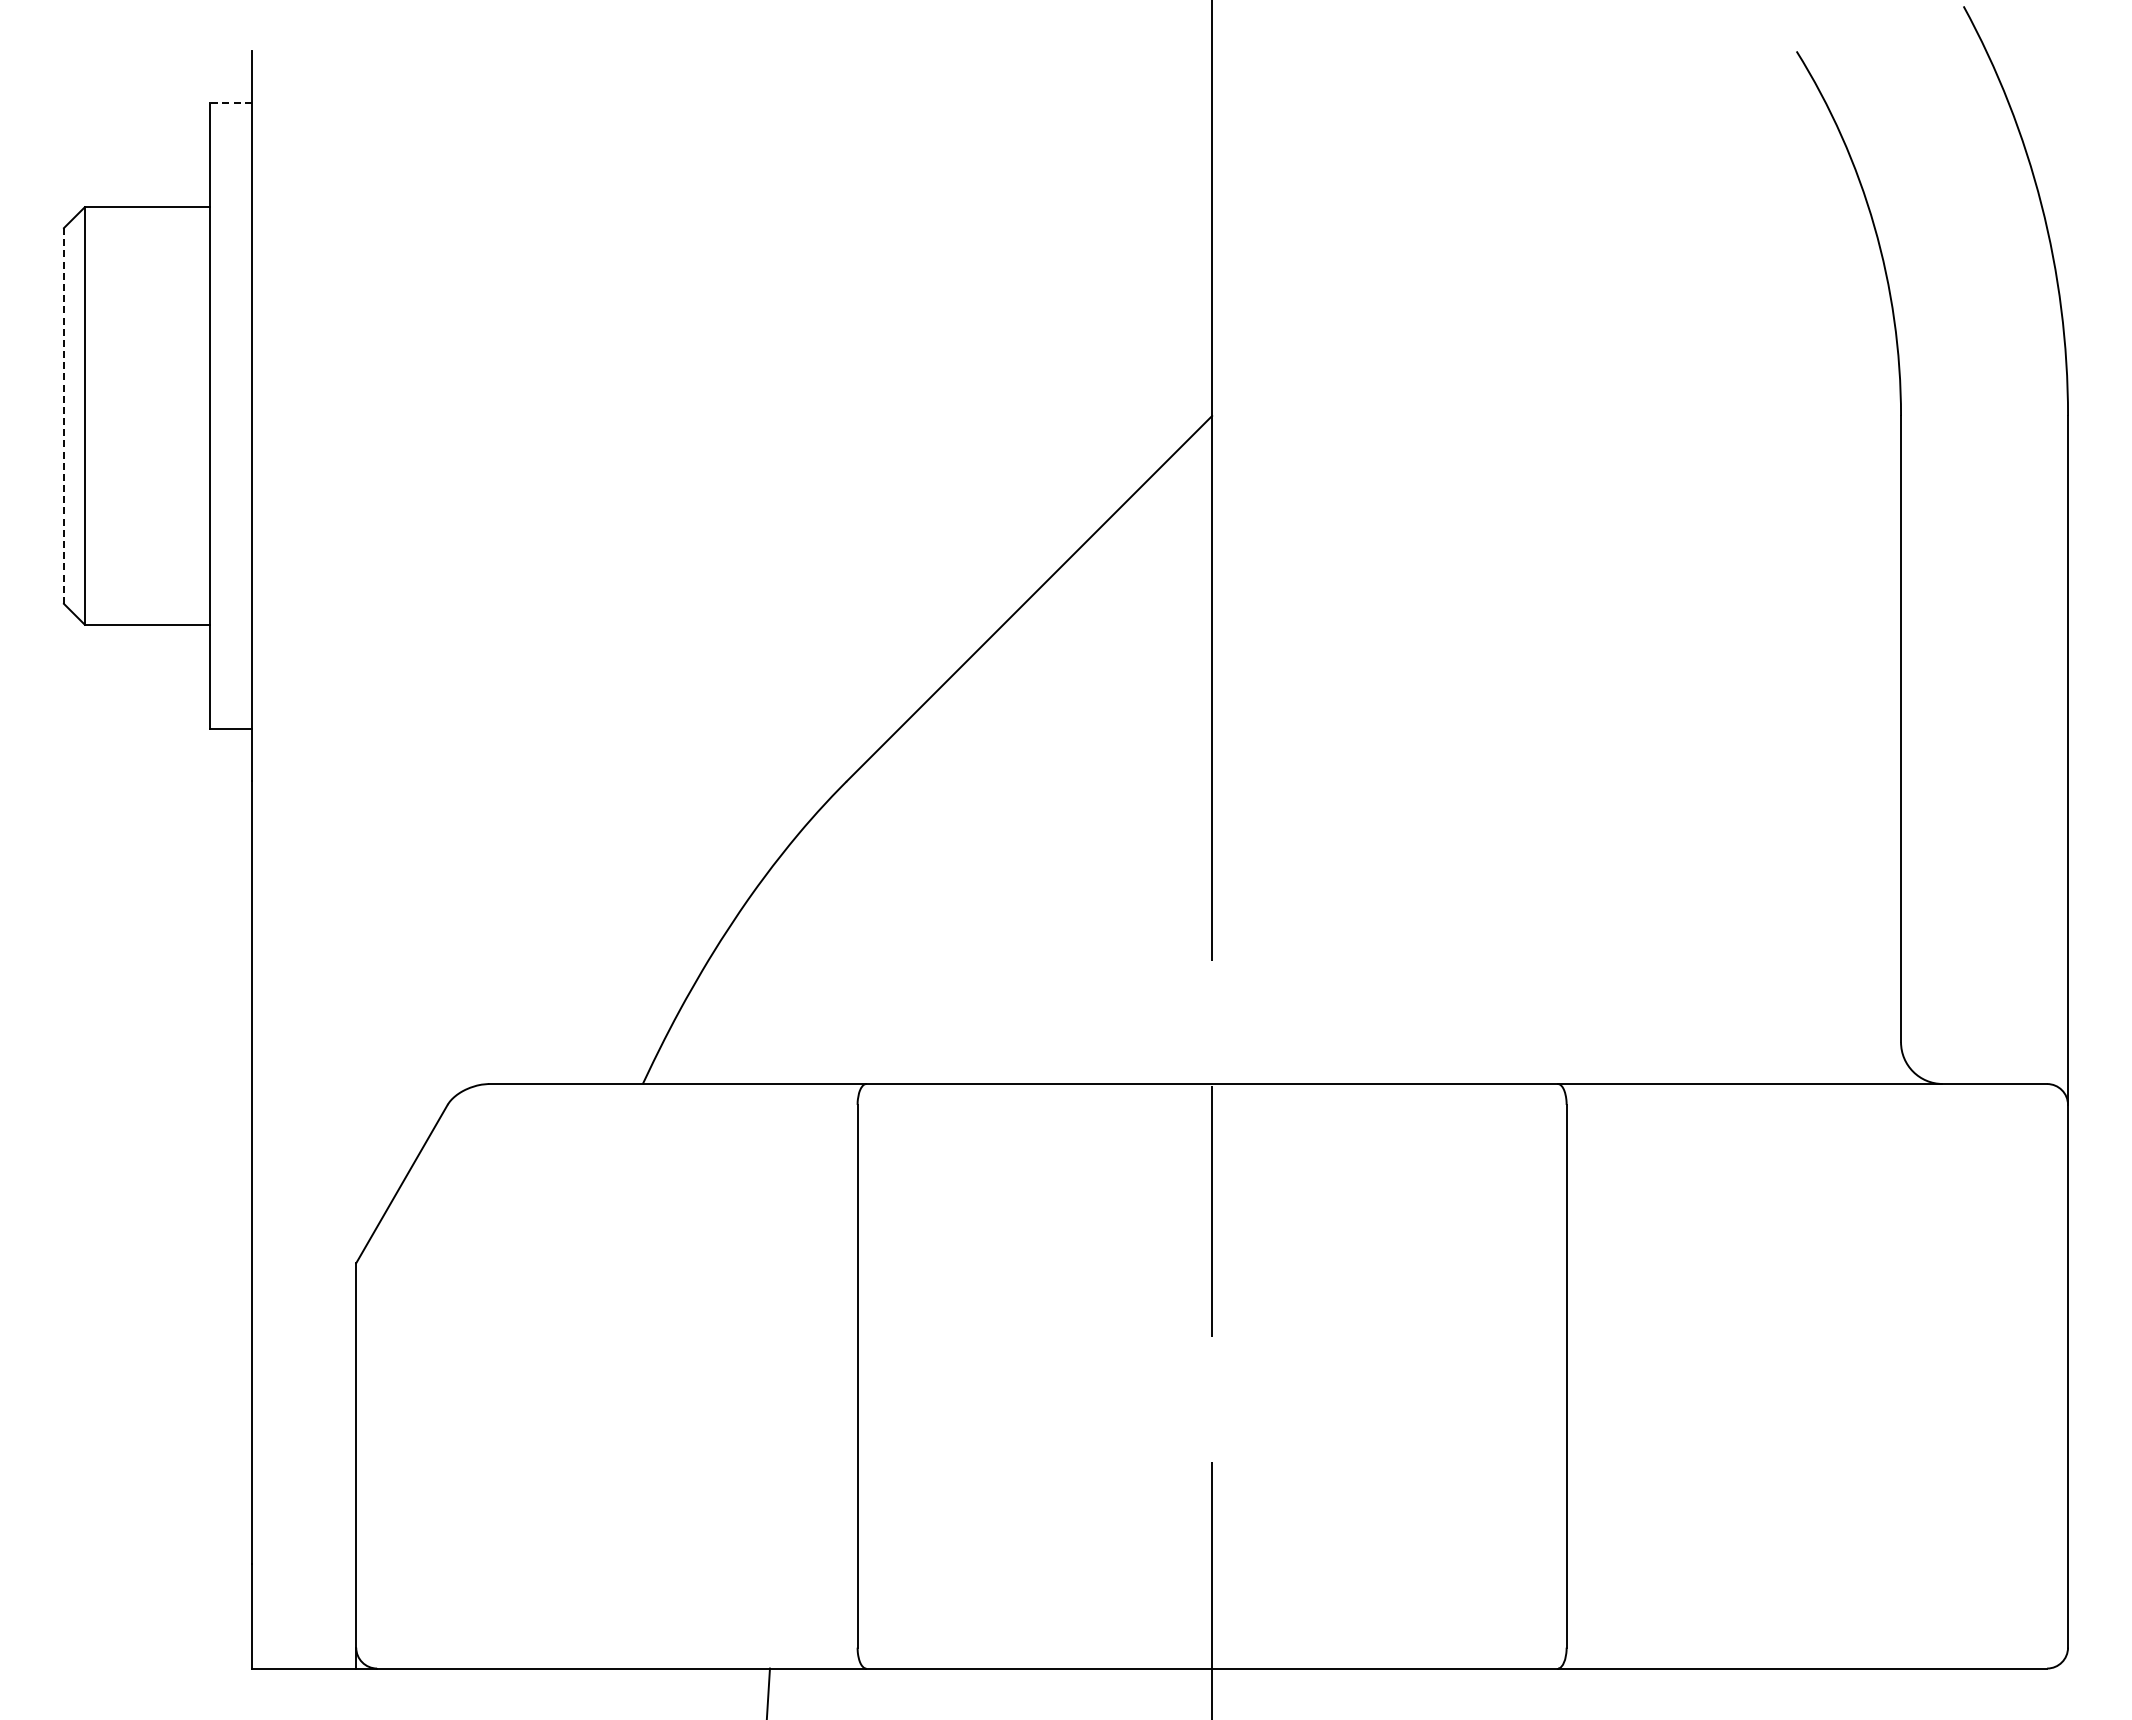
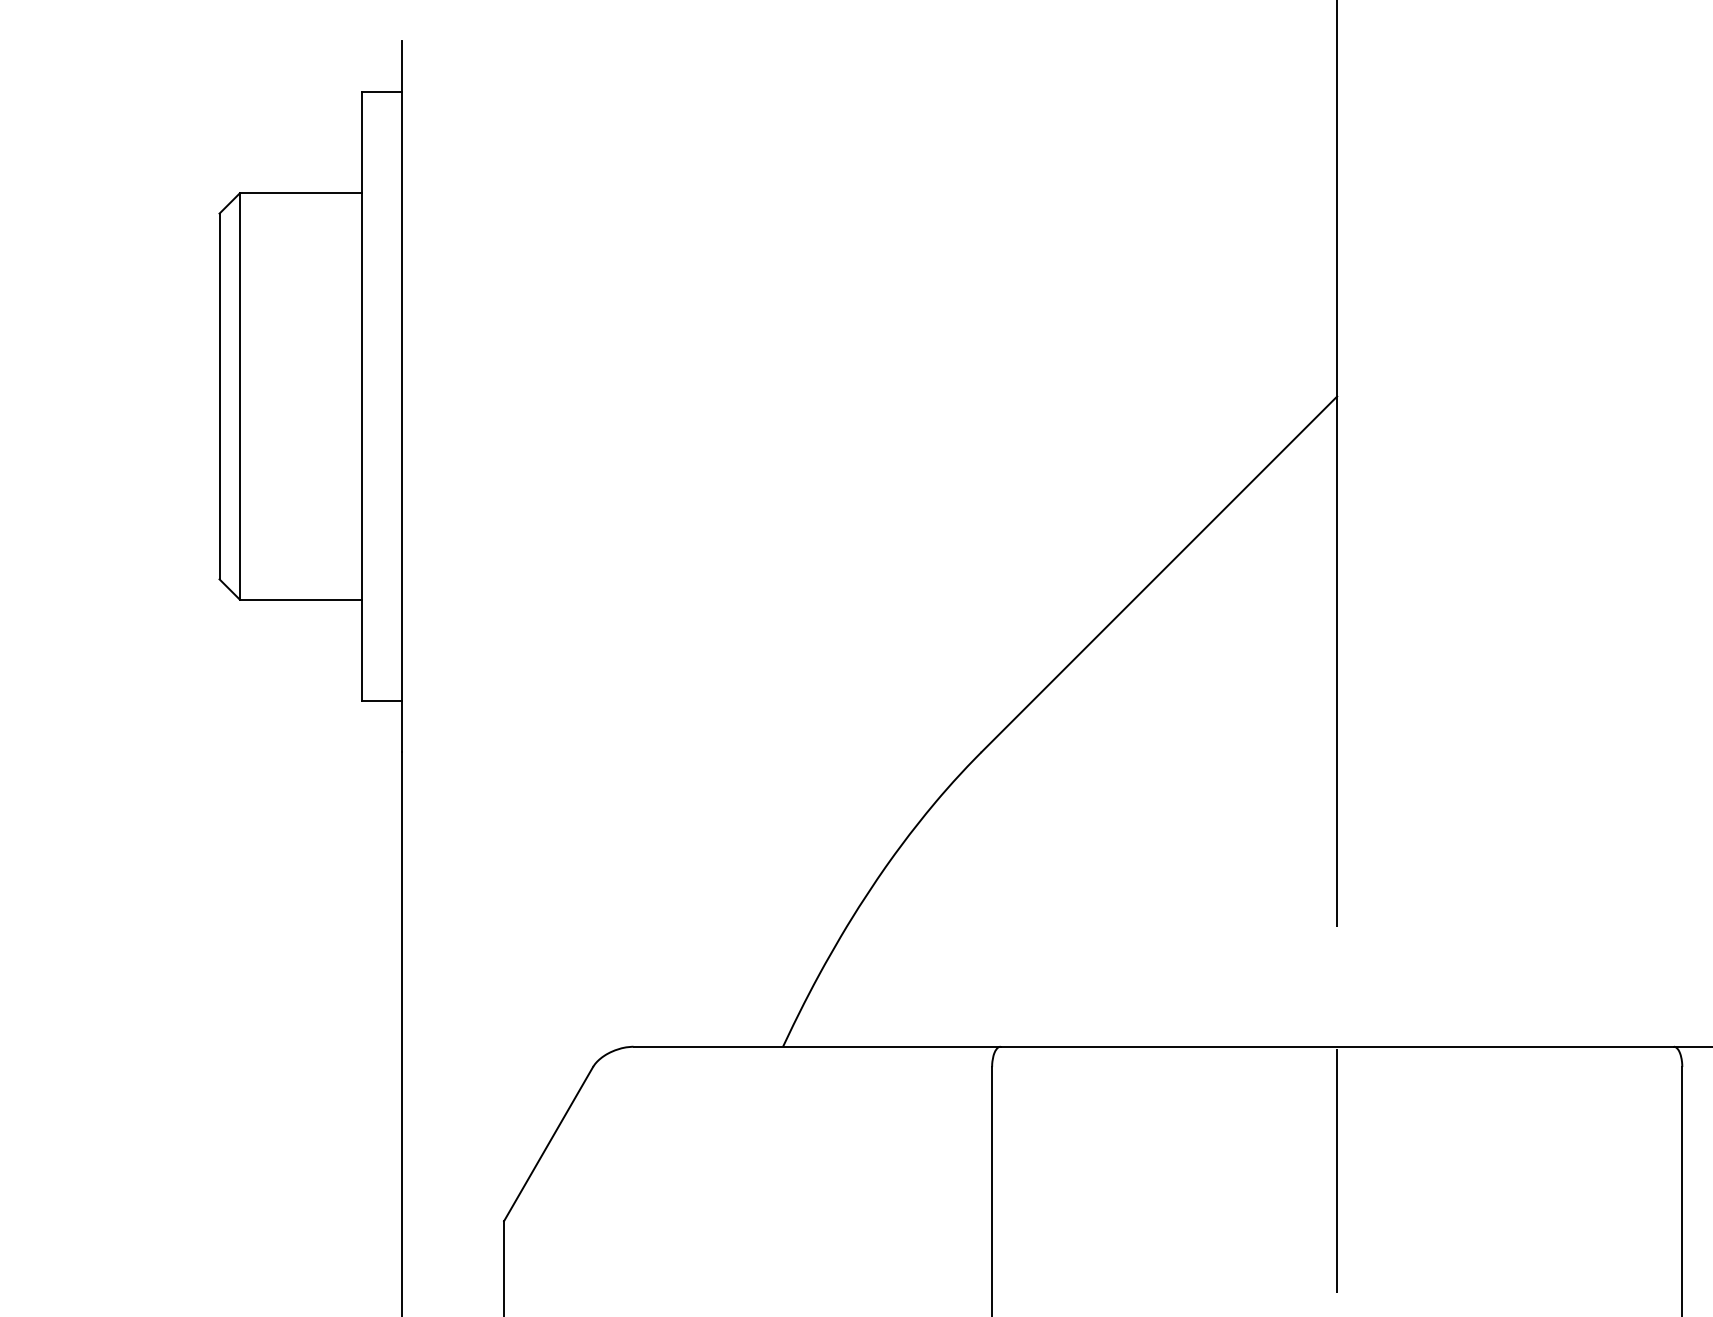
line: (230, 102) -> (381, 91), dashed -> solid
line: (63, 416) -> (219, 396), dashed -> solid

